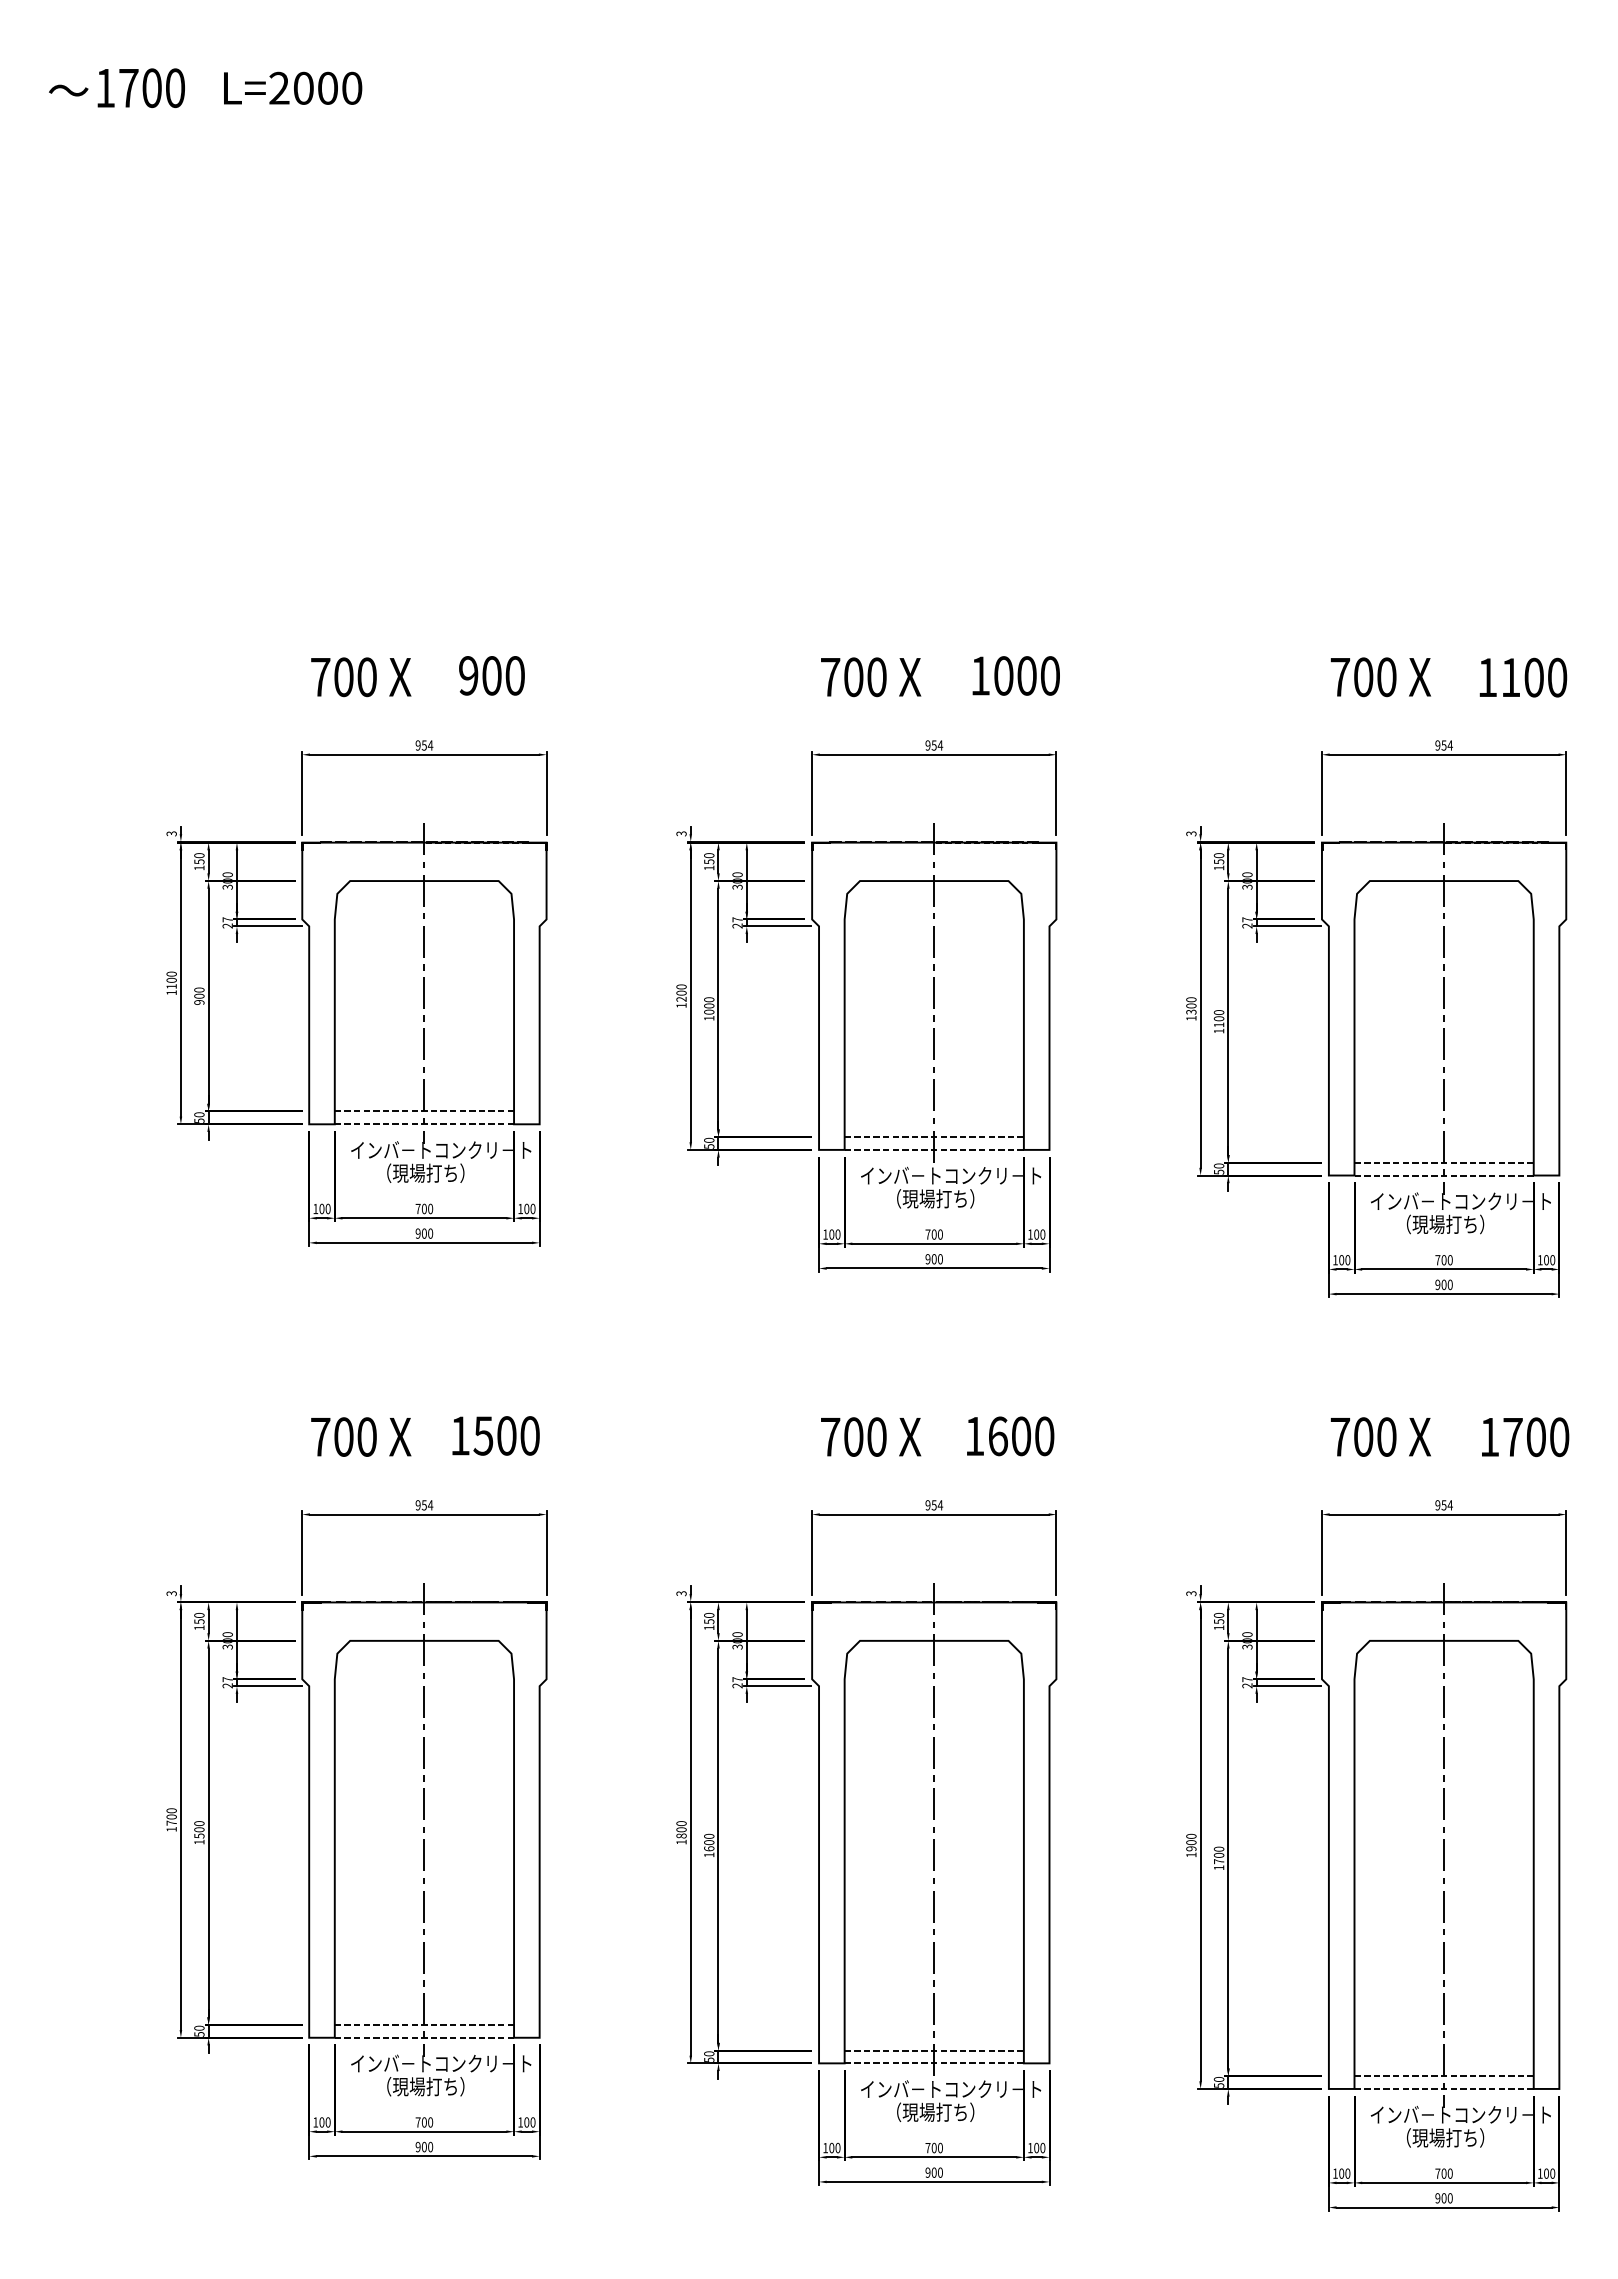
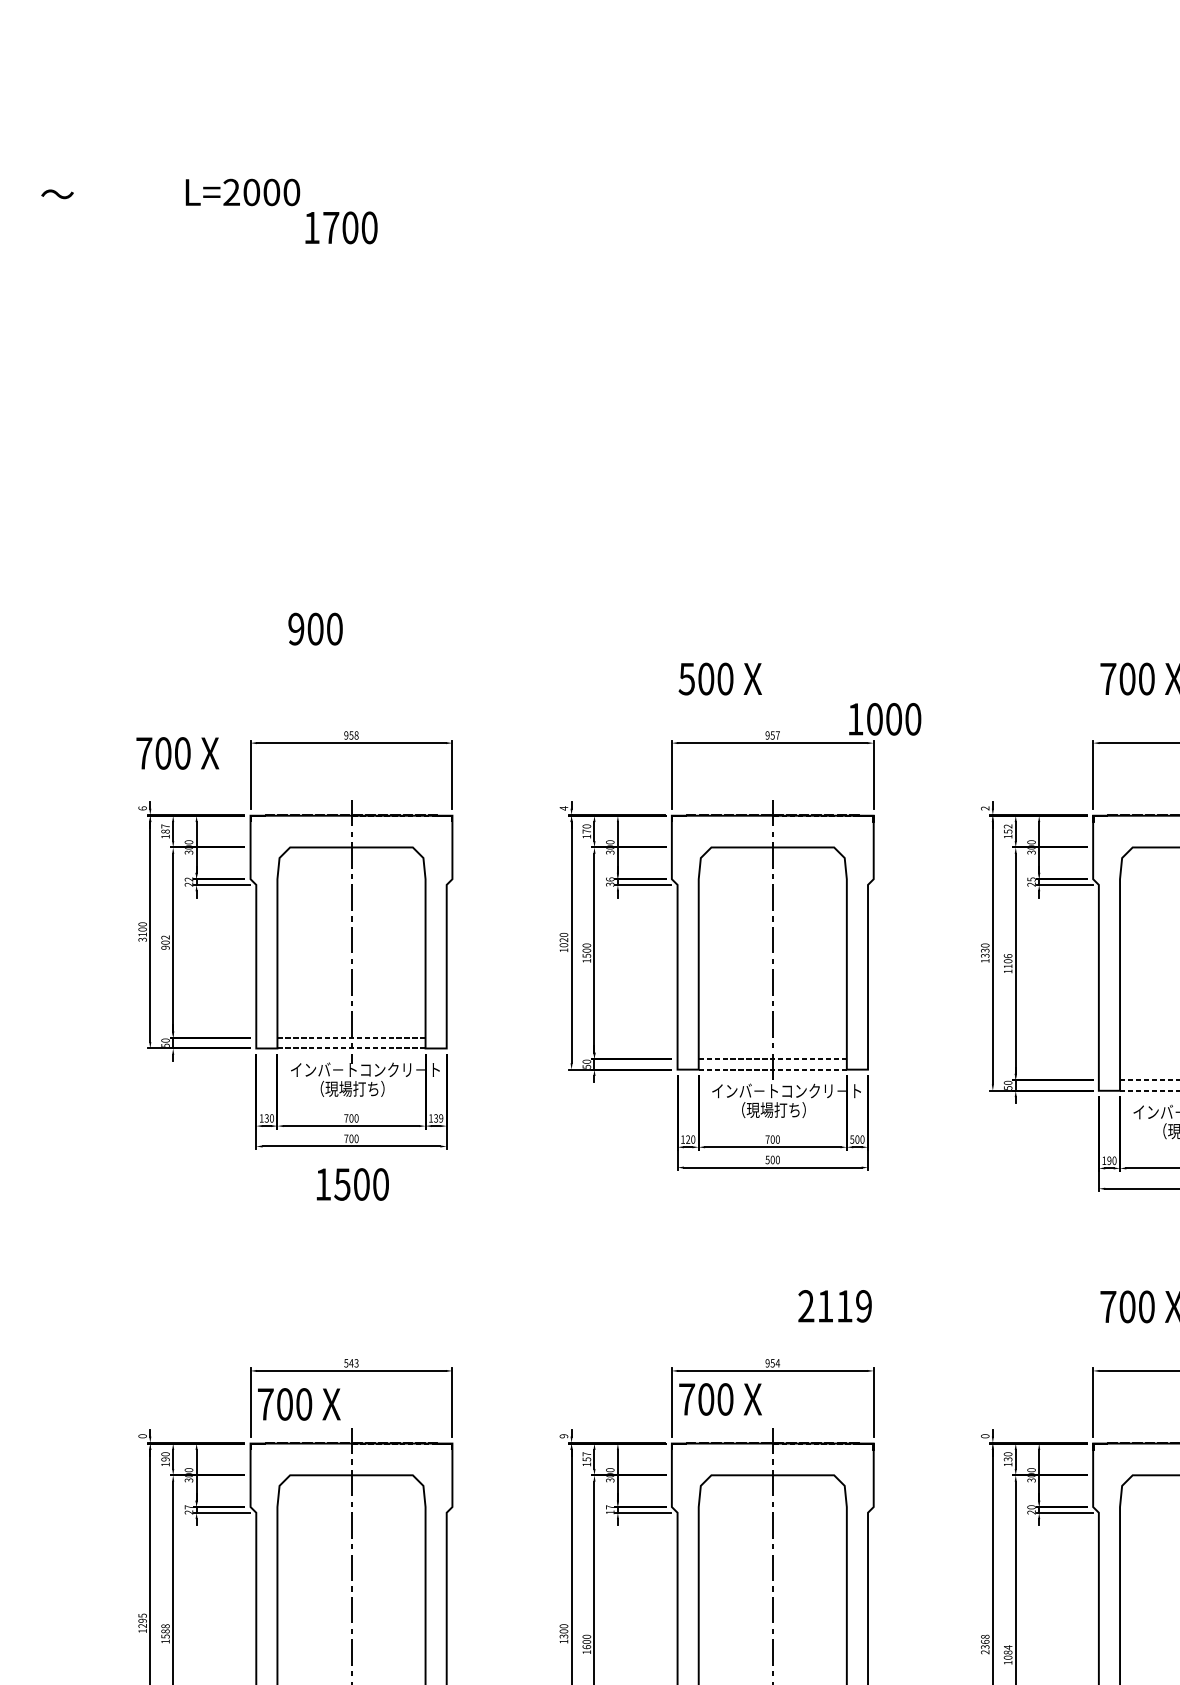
text: (140, 87) -> (340, 227), moved
text: (491, 675) -> (315, 628), moved
text: (1015, 675) -> (884, 718), moved
text: (361, 677) -> (178, 753), moved
text: (830, 677) -> (687, 679), 700 -> 500
text: (430, 745) -> (356, 735), 954 -> 958
text: (940, 745) -> (777, 735), 954 -> 957
text: (171, 833) -> (142, 808), 3 -> 6
text: (681, 833) -> (563, 808), 3 -> 4
text: (1191, 833) -> (985, 808), 3 -> 2
text: (1219, 855) -> (1008, 826), 150 -> 152
text: (199, 858) -> (165, 828), 150 -> 187
text: (709, 861) -> (587, 831), 150 -> 170
text: (227, 919) -> (188, 879), 27 -> 22
text: (1247, 919) -> (1031, 879), 27 -> 25
text: (737, 922) -> (610, 881), 27 -> 36
text: (199, 989) -> (165, 937), 900 -> 902
text: (171, 992) -> (142, 939), 1100 -> 3100
text: (681, 995) -> (563, 942), 1200 -> 1020
text: (1191, 1005) -> (985, 950), 1300 -> 1330
text: (709, 1011) -> (587, 955), 1000 -> 1500
text: (1219, 1012) -> (1008, 956), 1100 -> 1106
text: (321, 1208) -> (266, 1118), 100 -> 130
text: (529, 1209) -> (438, 1118), 100 -> 139
text: (417, 1233) -> (345, 1138), 900 -> 700
text: (831, 1234) -> (687, 1139), 100 -> 120
text: (1029, 1234) -> (851, 1139), 100 -> 500
text: (927, 1259) -> (767, 1160), 900 -> 500
text: (1341, 1260) -> (1109, 1161), 100 -> 190
text: (495, 1435) -> (352, 1184), moved
text: (361, 1436) -> (299, 1403), moved
text: (871, 1436) -> (720, 1398), moved
text: (1009, 1436) -> (834, 1306), 1600 -> 2119
text: (424, 1505) -> (351, 1363), 954 -> 543
text: (171, 1593) -> (142, 1436), 3 -> 0
text: (681, 1593) -> (563, 1436), 3 -> 9
text: (1191, 1593) -> (985, 1436), 3 -> 0
text: (709, 1614) -> (587, 1453), 150 -> 157
text: (199, 1621) -> (165, 1459), 150 -> 190
text: (1217, 1621) -> (1006, 1459), 150 -> 130
text: (1247, 1679) -> (1031, 1507), 27 -> 20
text: (737, 1685) -> (610, 1512), 27 -> 17
text: (171, 1816) -> (142, 1620), 1700 -> 1295
text: (199, 1826) -> (165, 1628), 1500 -> 1588
text: (681, 1835) -> (563, 1636), 1800 -> 1300
text: (1191, 1845) -> (985, 1644), 1900 -> 2368
text: (1218, 1855) -> (1007, 1652), 1700 -> 1084

